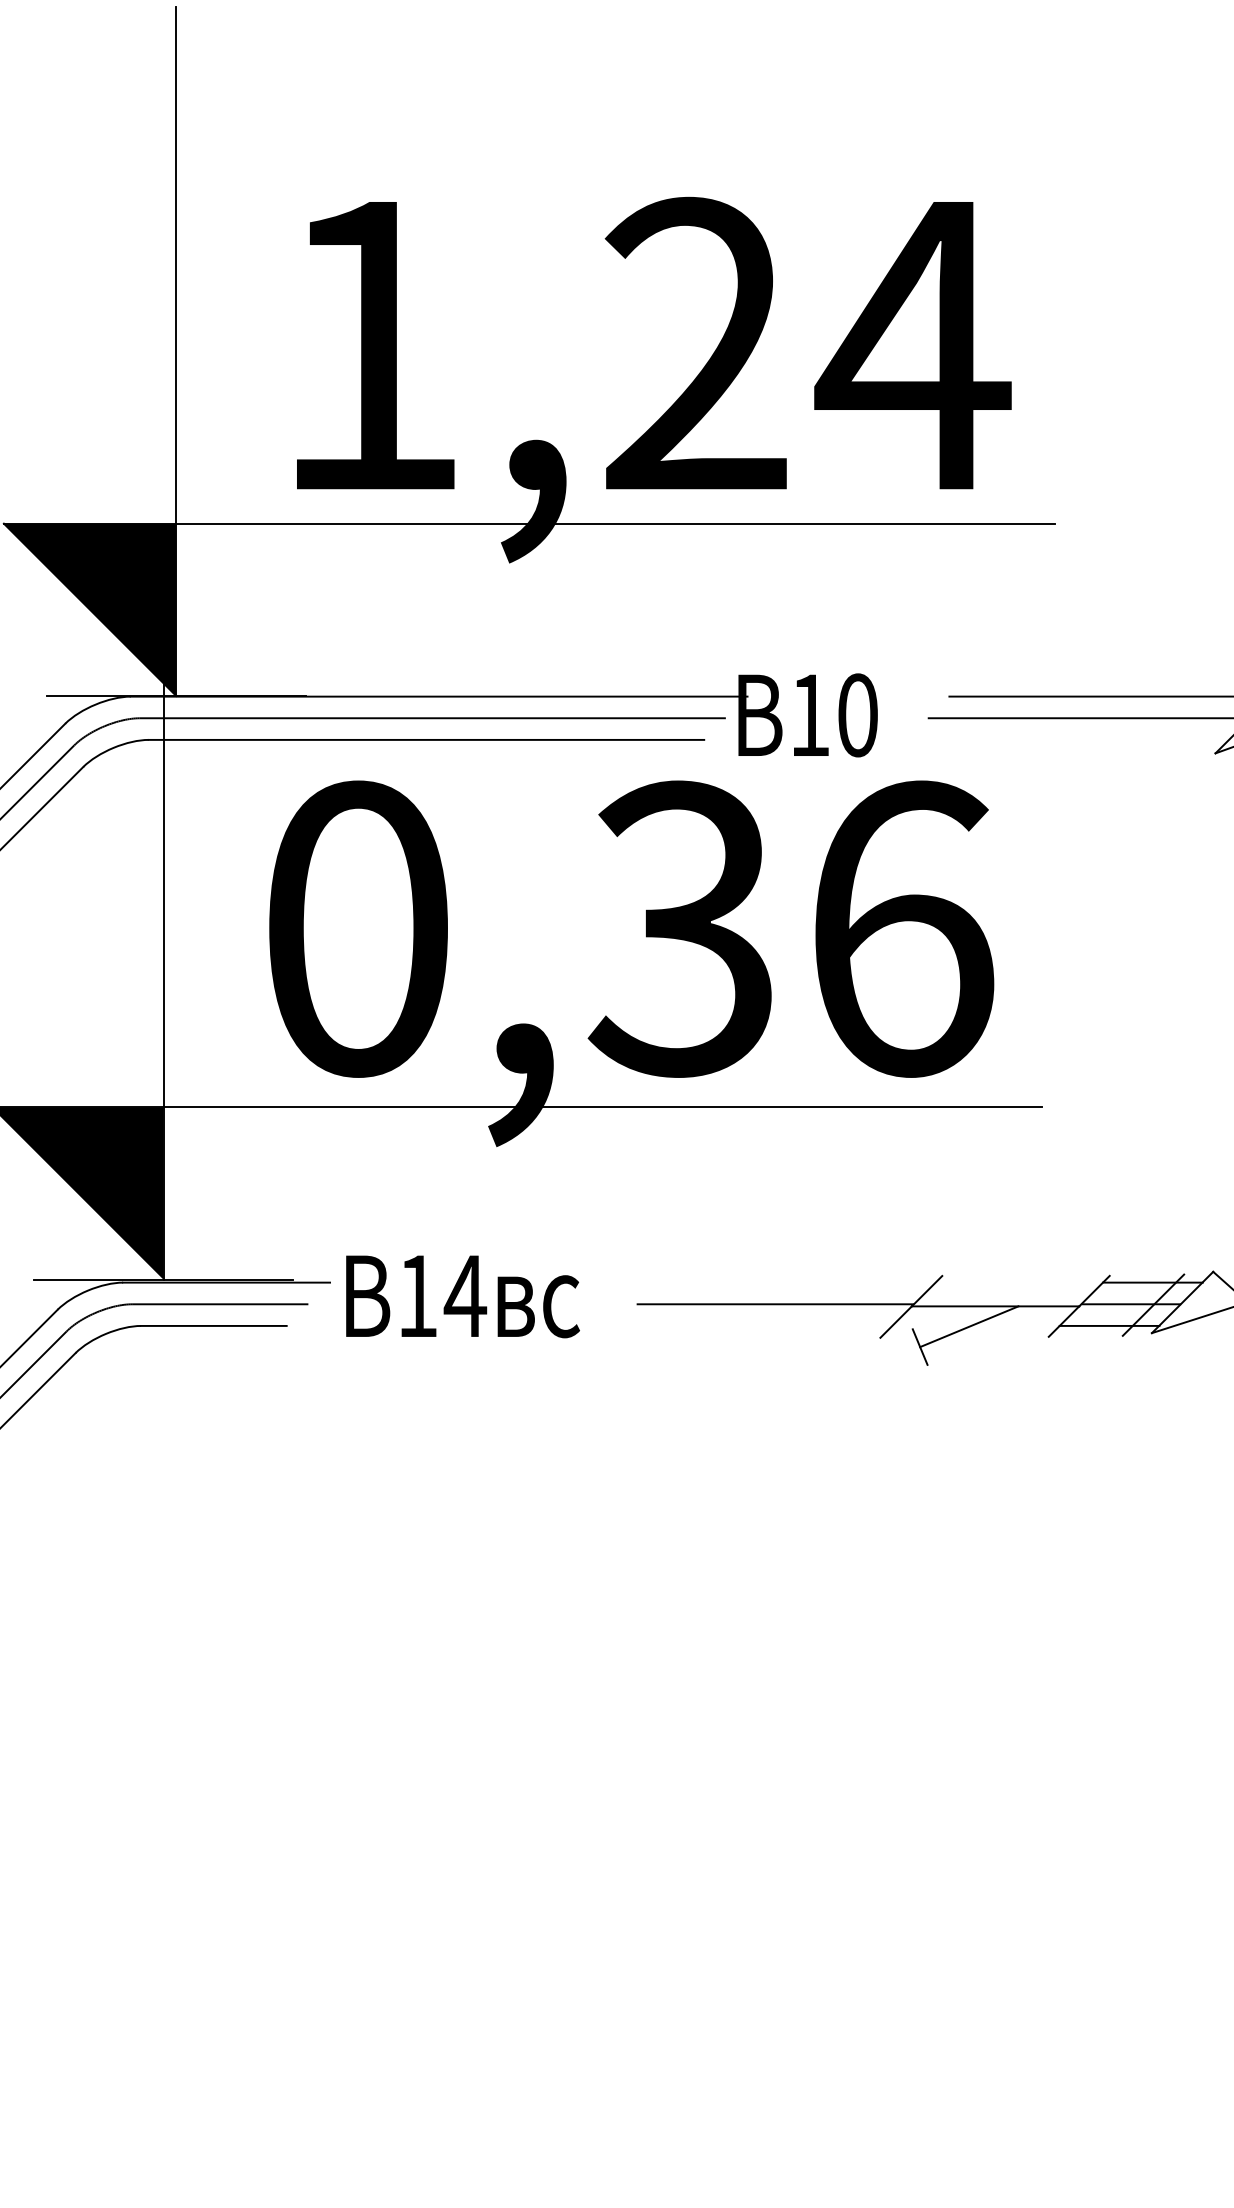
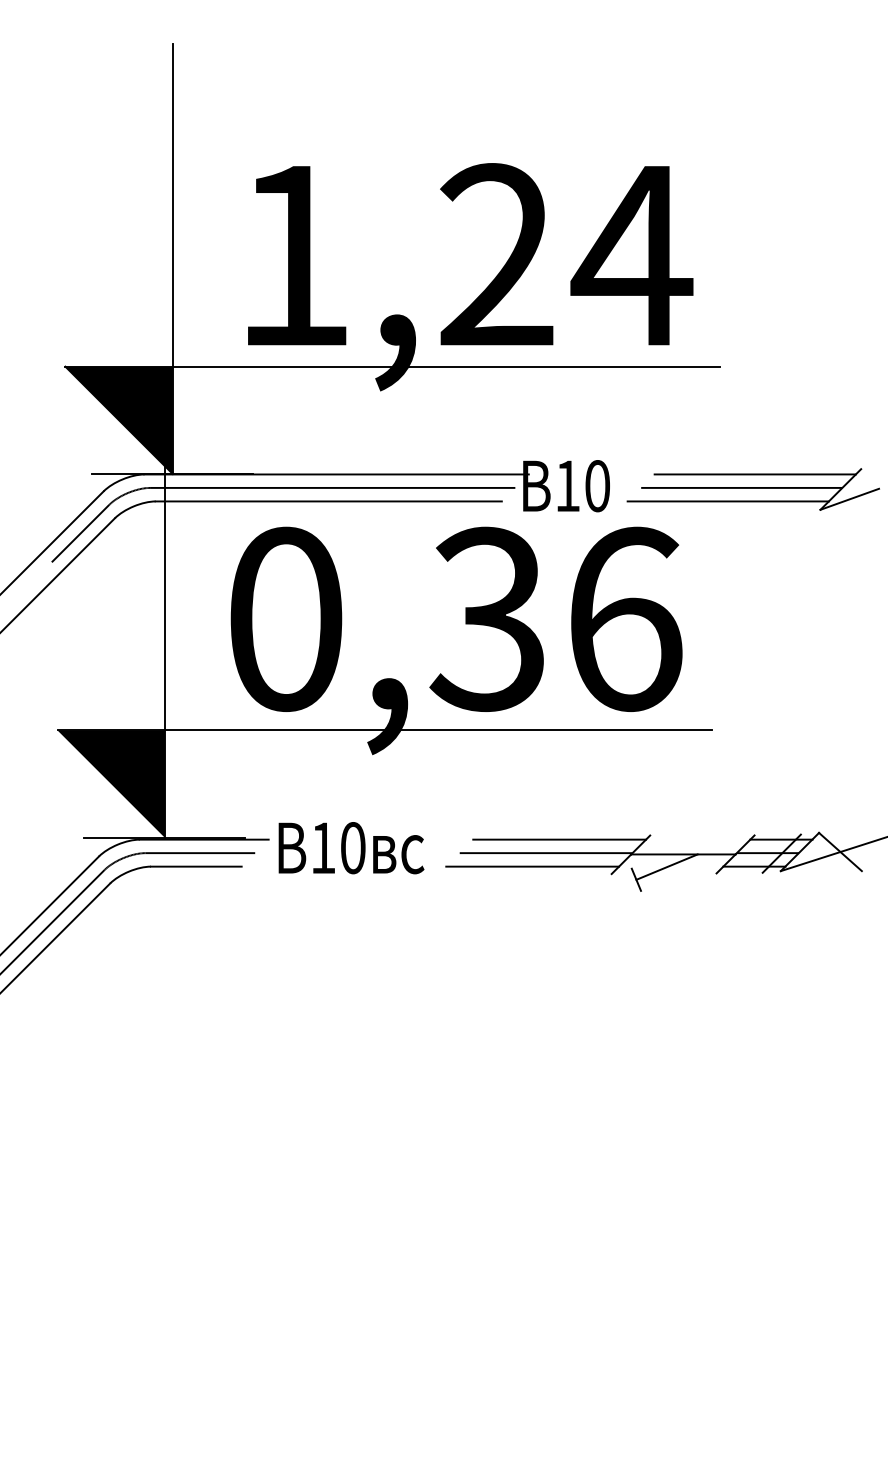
line: (1066, 740) -> (727, 501), added
line: (796, 1282) -> (559, 839), added
text: (464, 1296) -> (352, 848), 14 -> 10
line: (753, 1325) -> (532, 866), added

